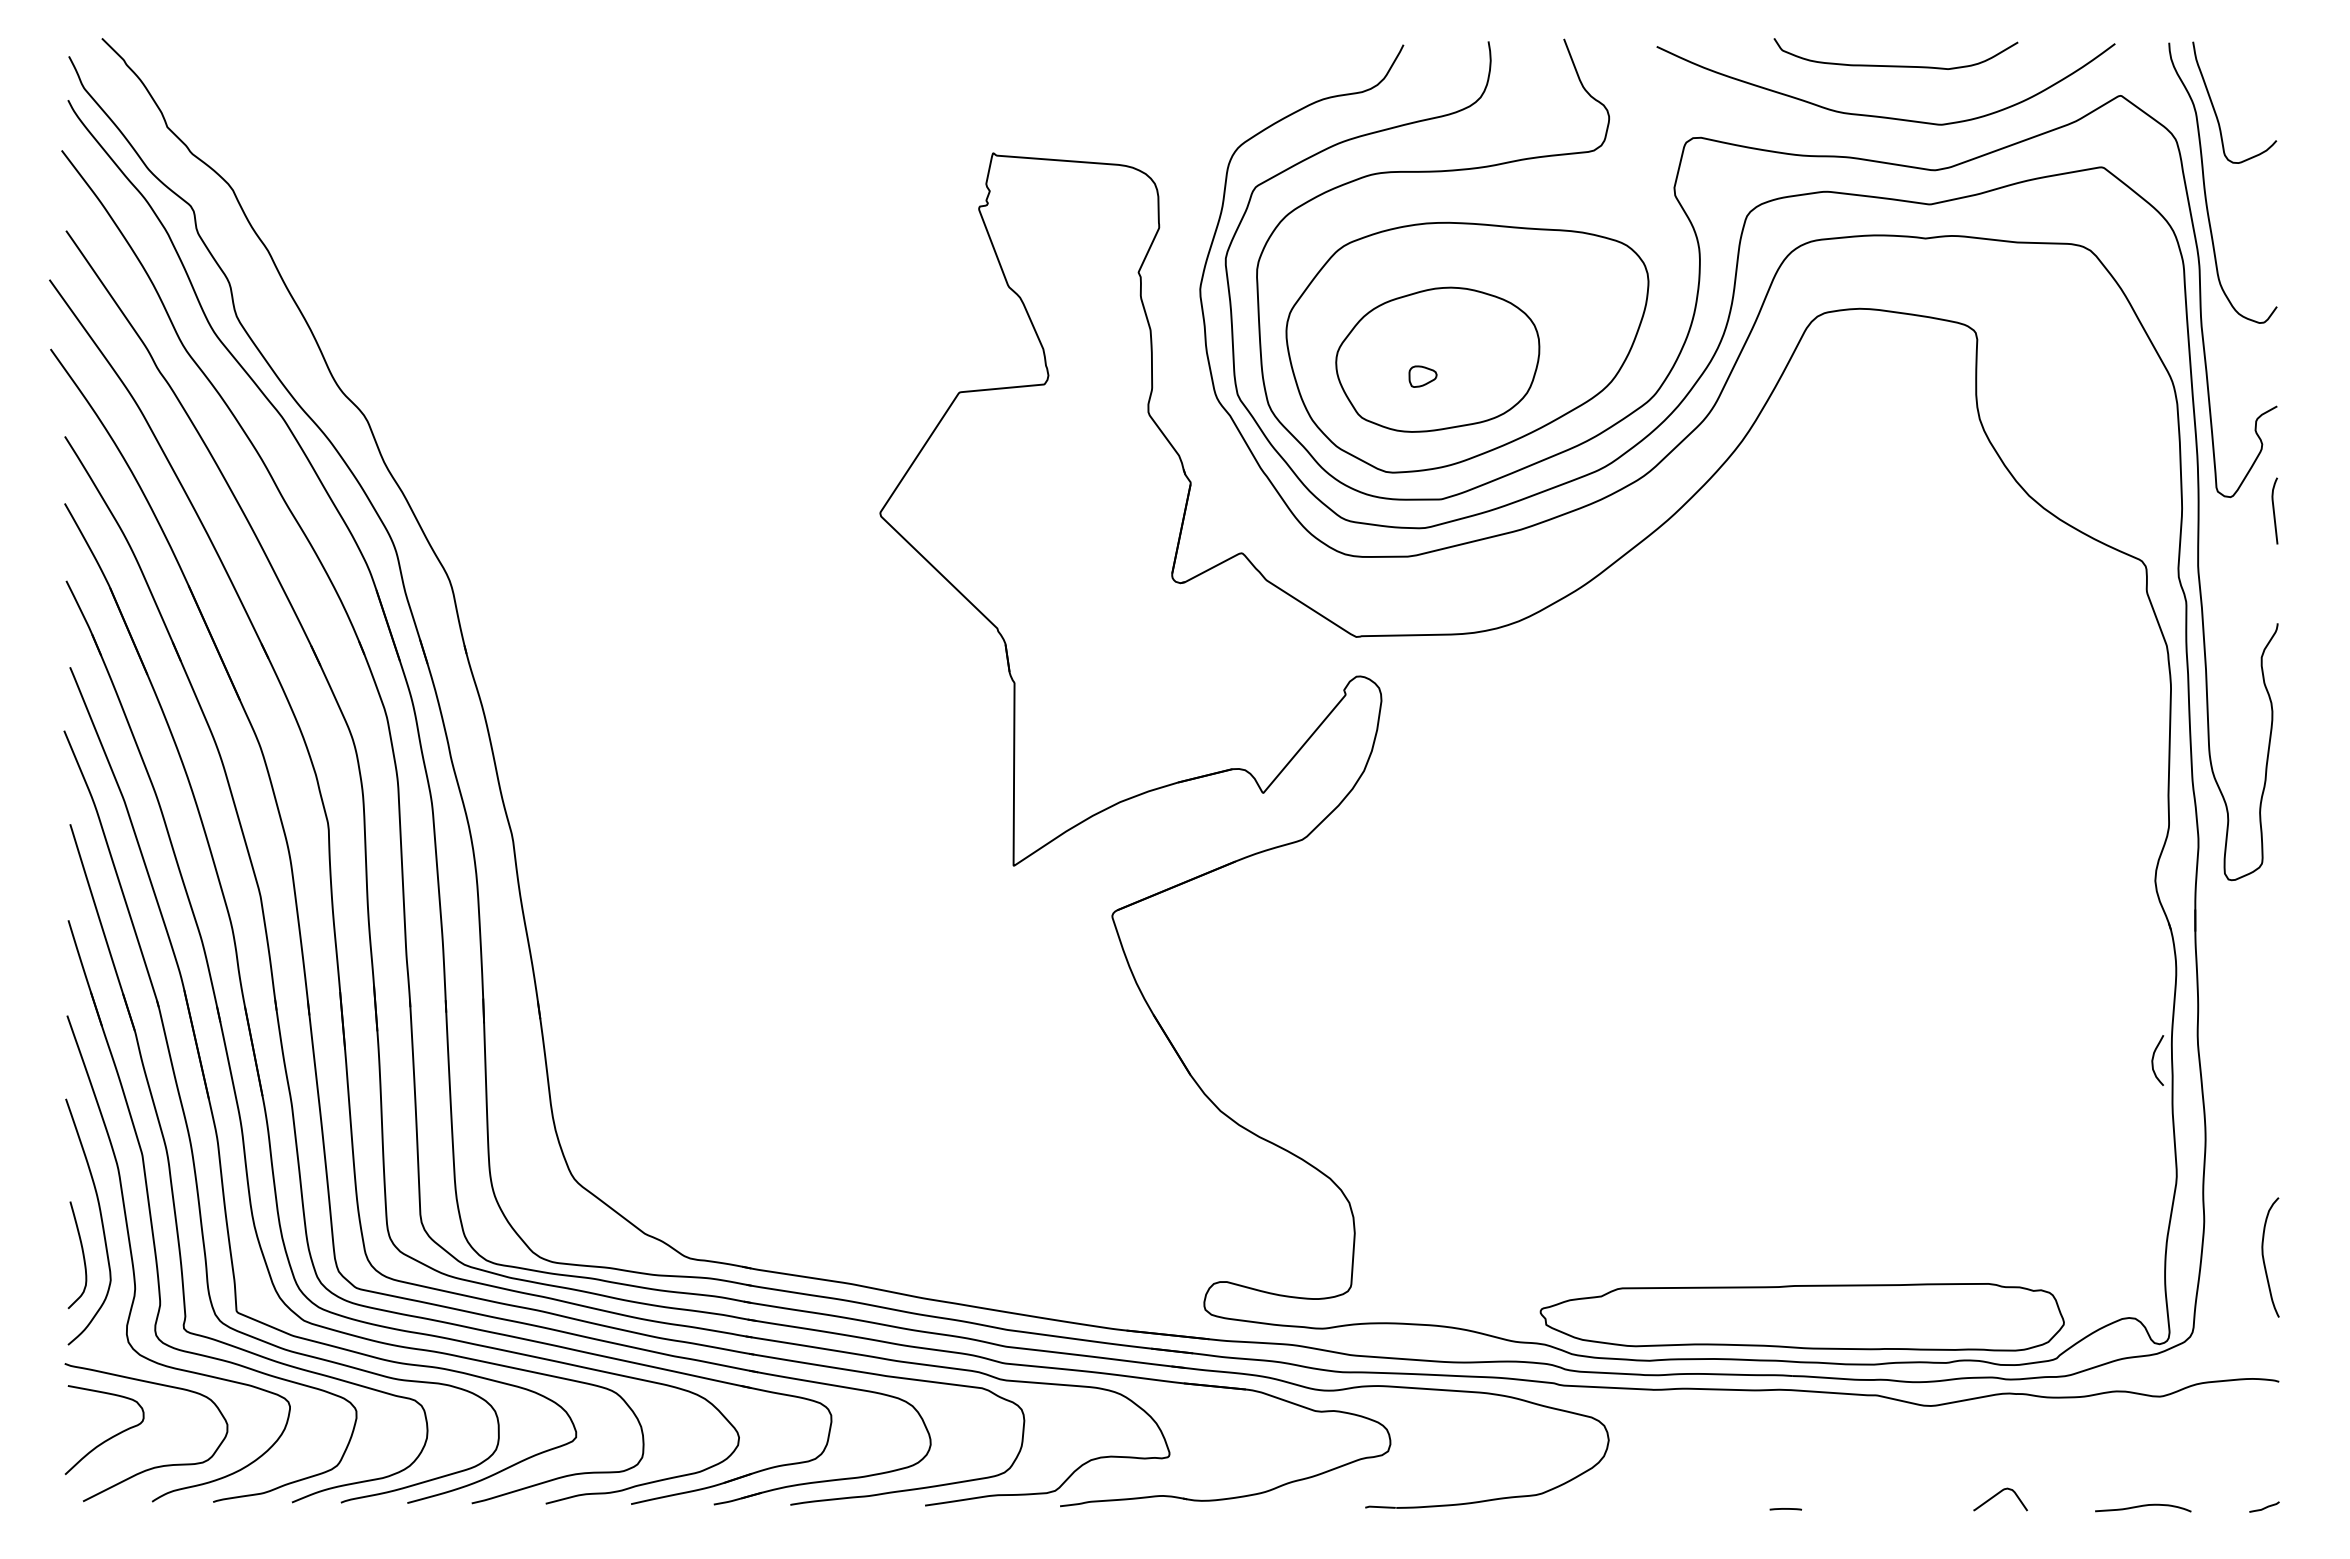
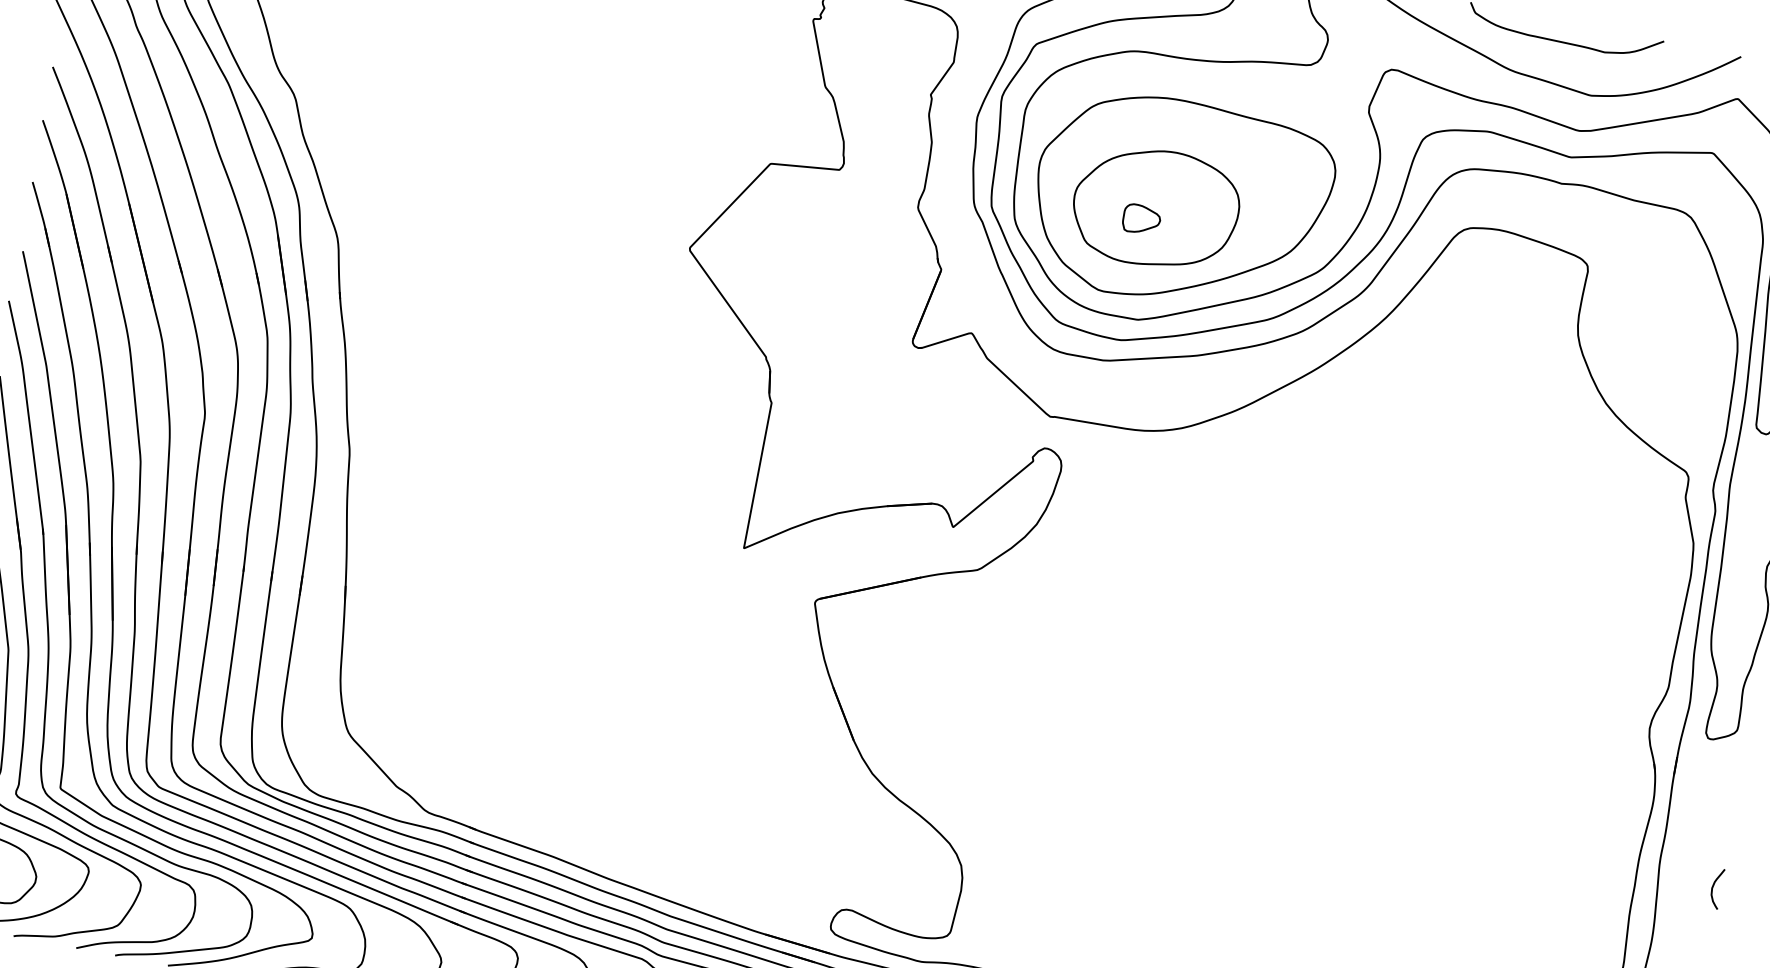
part: (1422, 376) -> (1141, 219), size x1.67
curve: (2153, 1060) -> (1713, 887), moved

